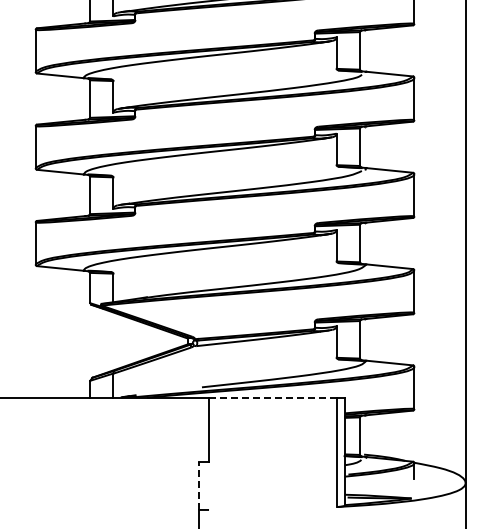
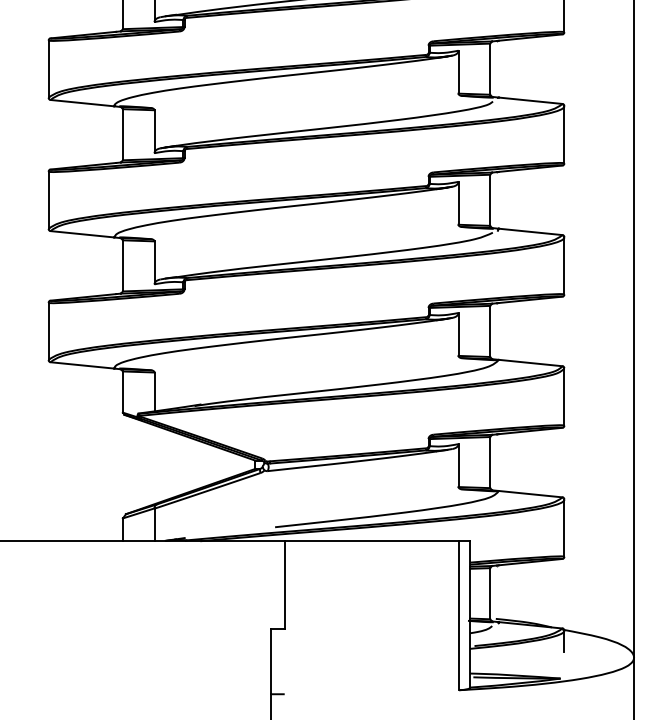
line: (273, 397) -> (372, 541), dashed -> solid
line: (199, 485) -> (271, 660), dashed -> solid

